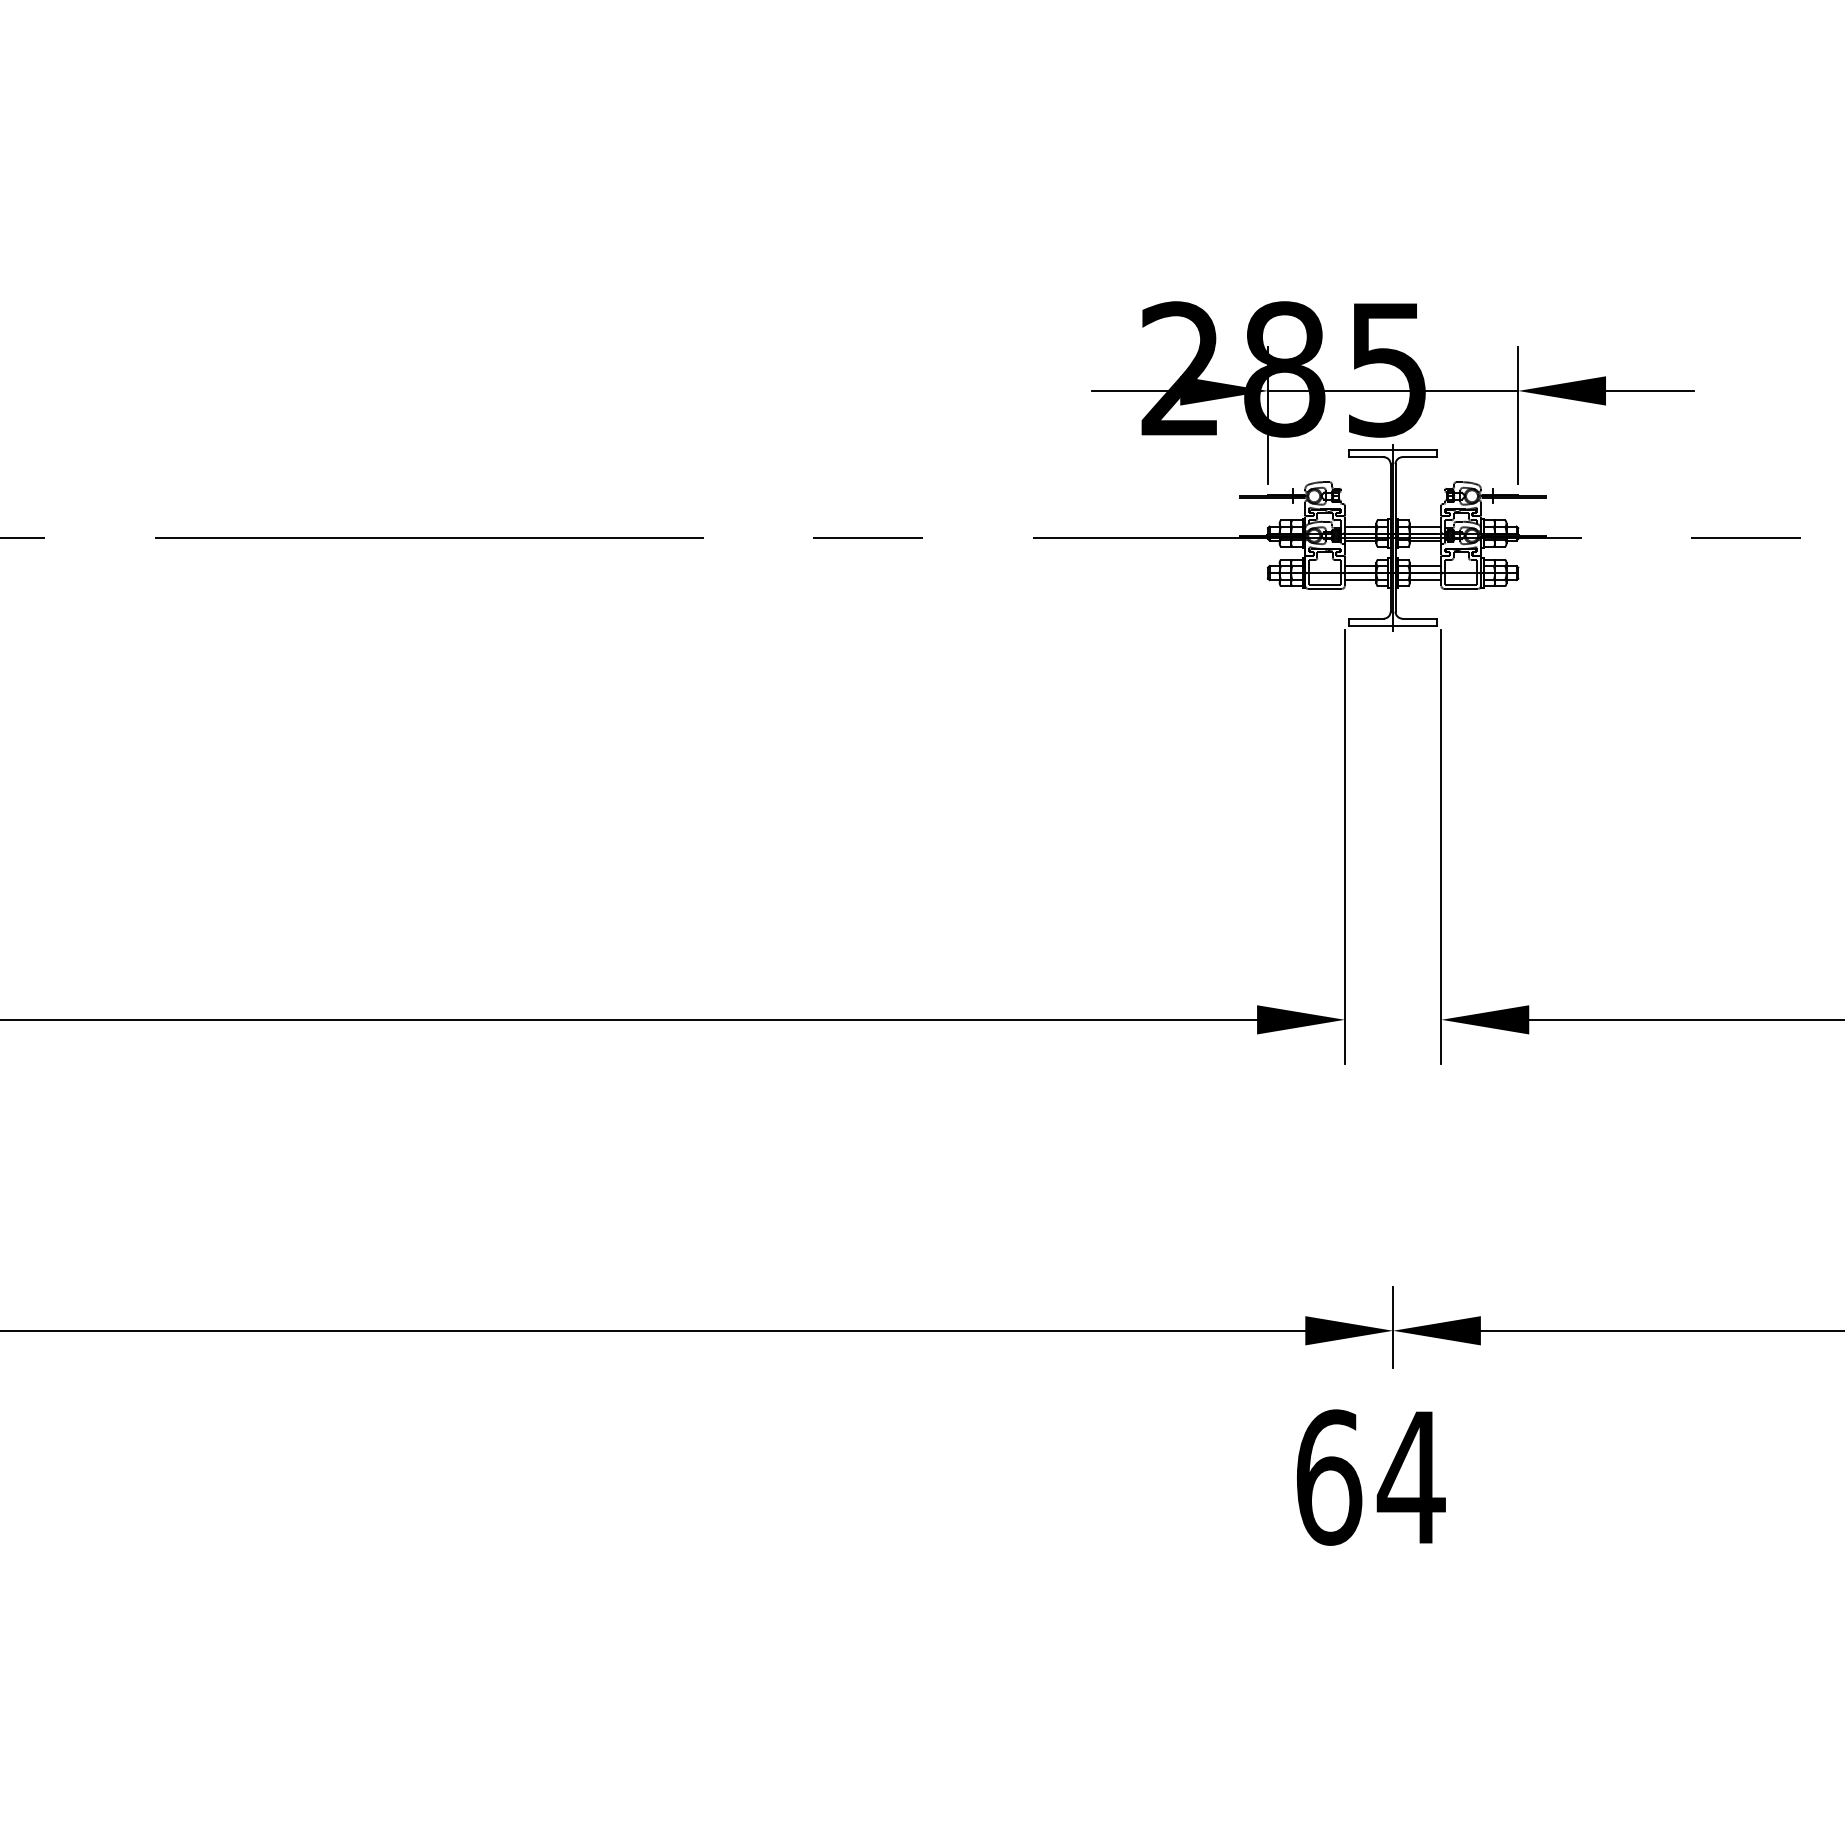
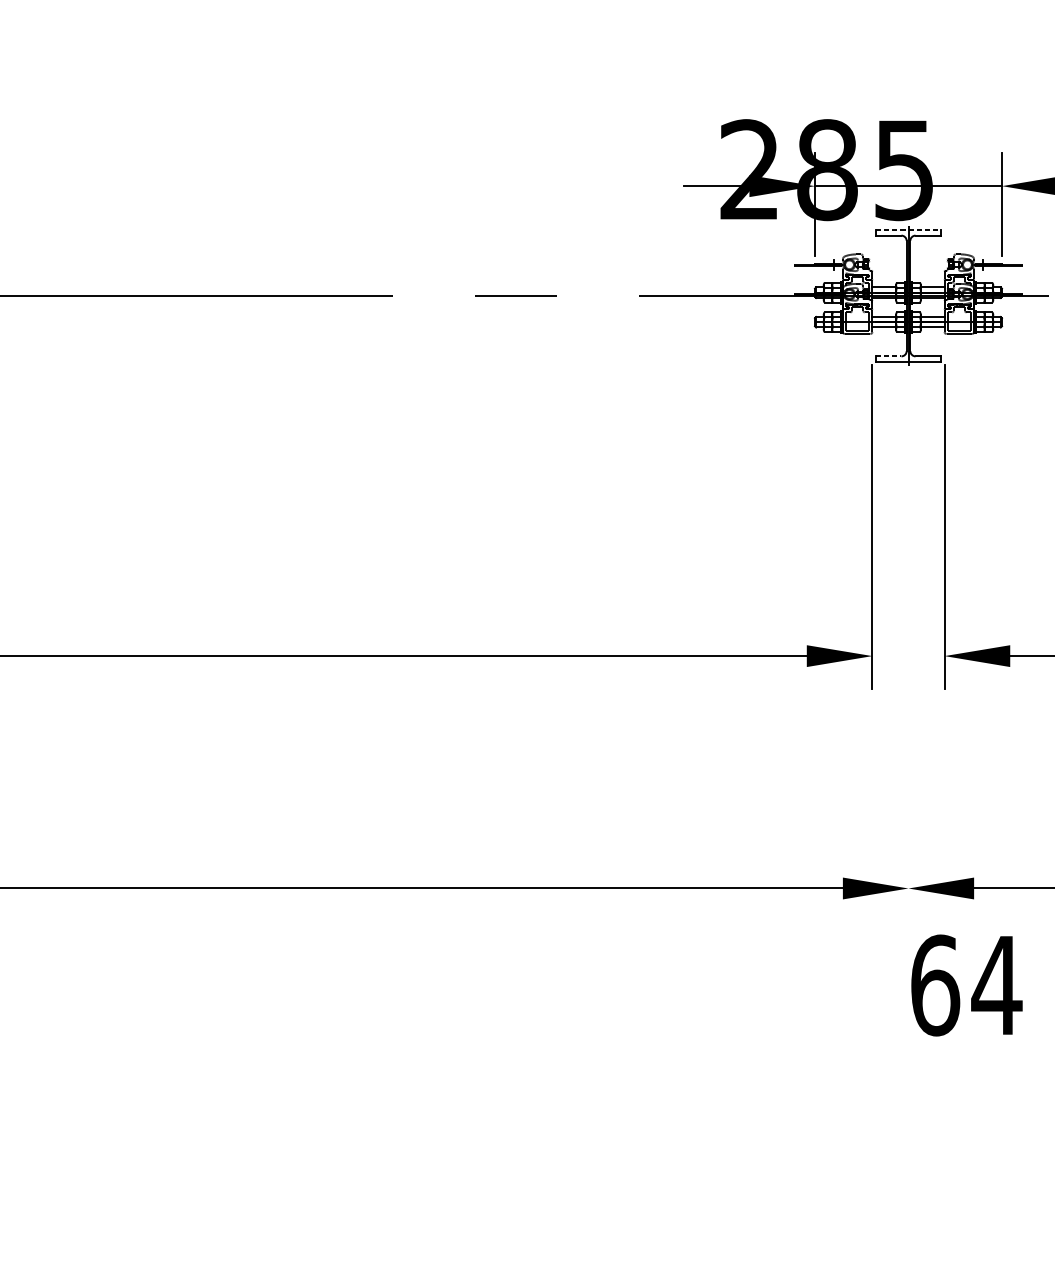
line: (1393, 450) -> (908, 230), solid -> dashed
line: (1366, 618) -> (888, 356), solid -> dashed
line: (1393, 1326) -> (908, 885), removed
text: (1371, 1477) -> (967, 985), moved

